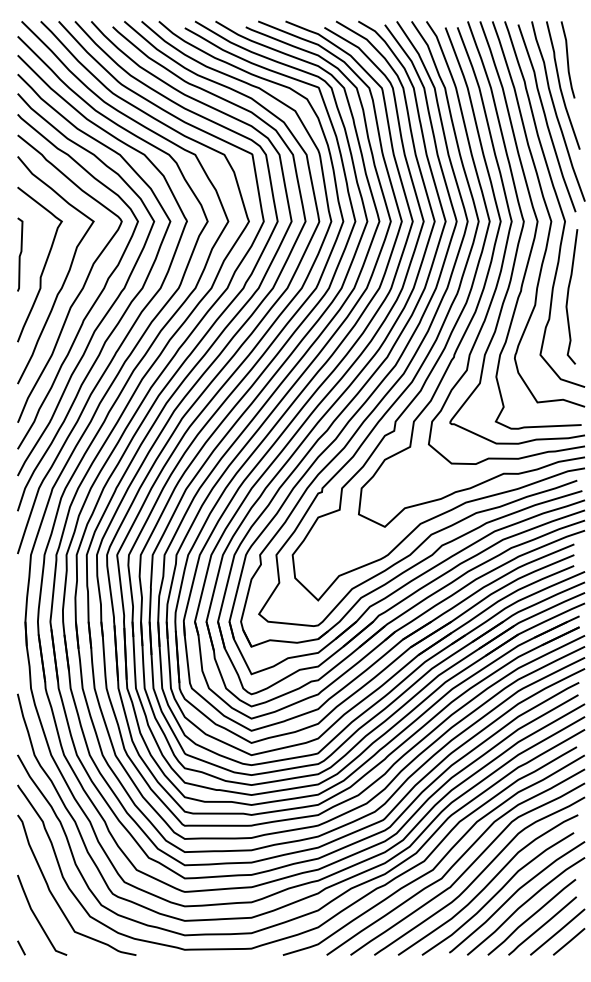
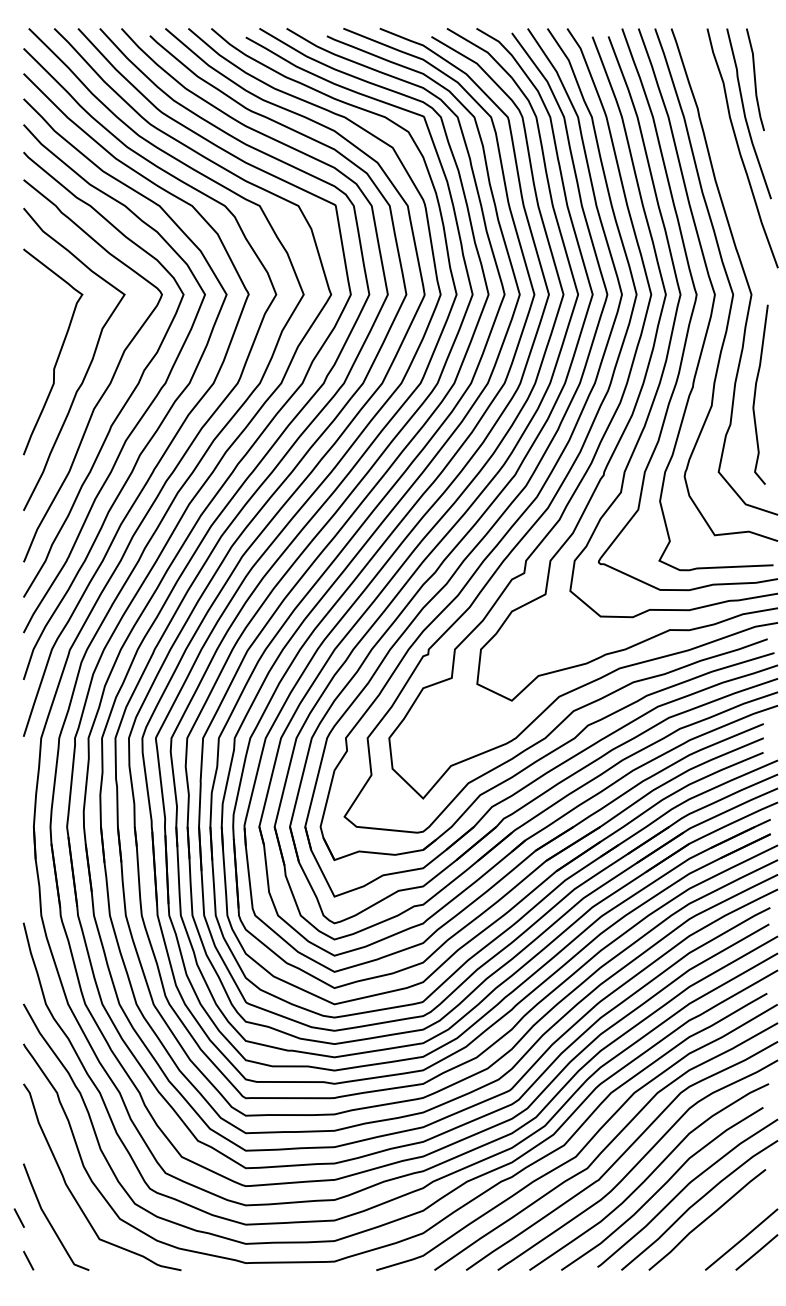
curve: (546, 118) -> (726, 157), removed
curve: (20, 254) -> (27, 338), removed
line: (14, 915) -> (19, 1217), added
line: (542, 925) -> (721, 1230), removed

